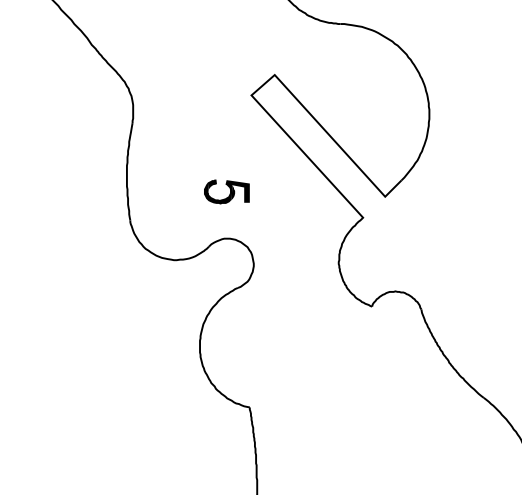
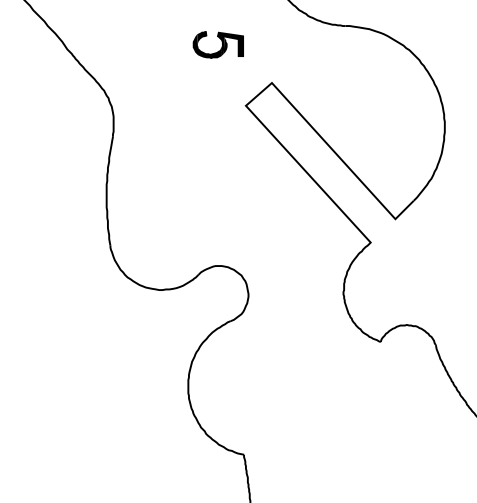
part: (226, 191) -> (217, 44), moved

